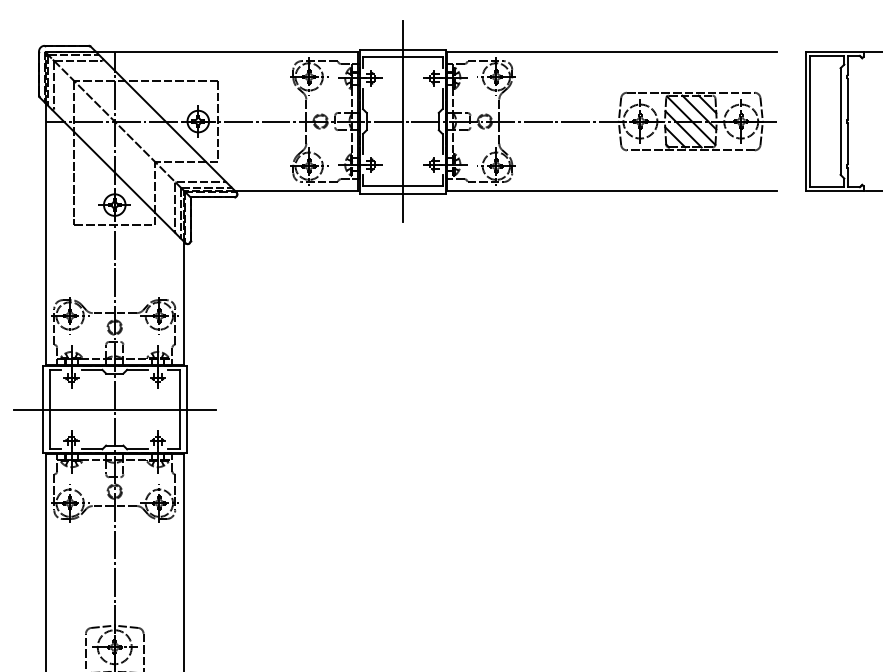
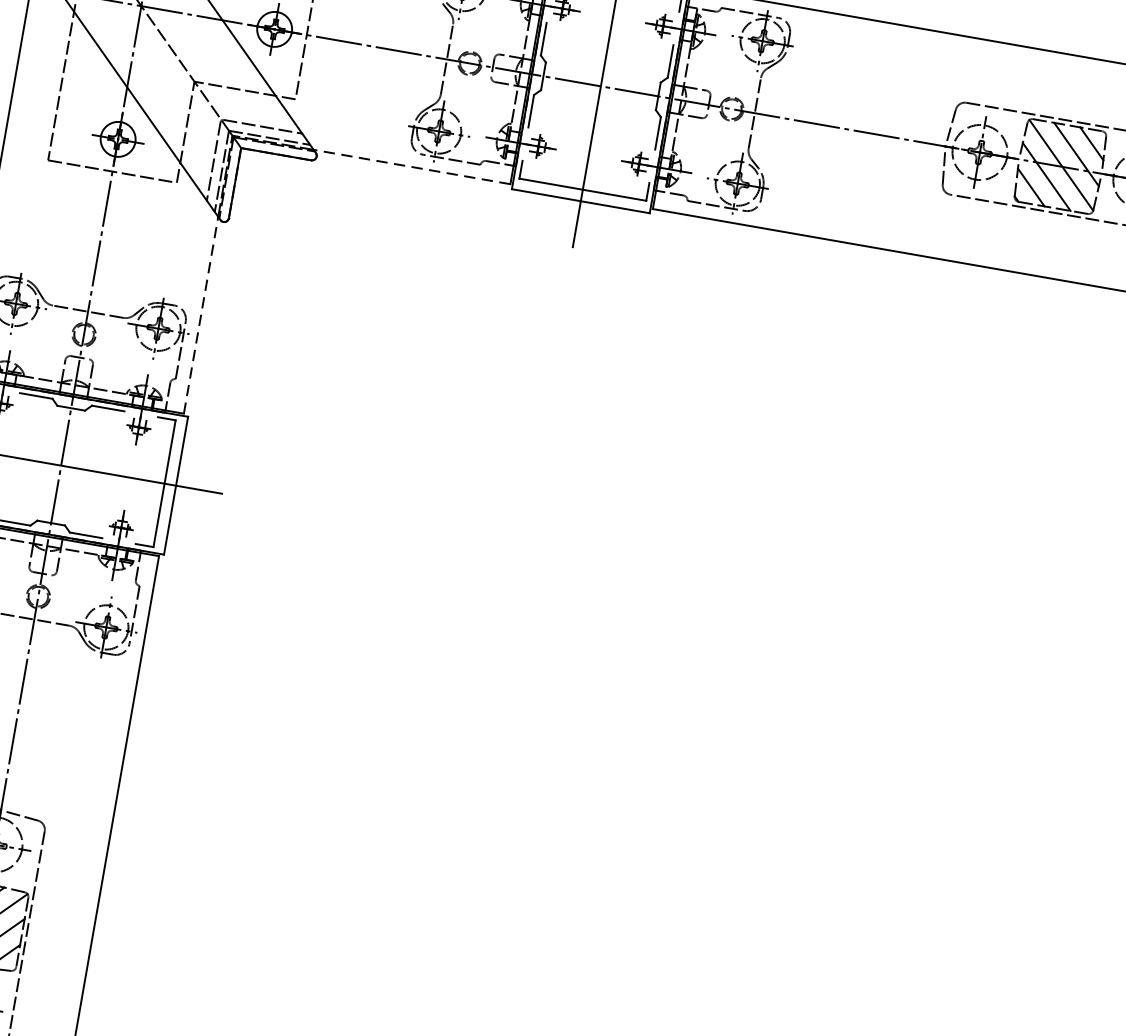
line: (296, 190) -> (412, 166), solid -> dashed
line: (183, 303) -> (200, 315), solid -> dashed

